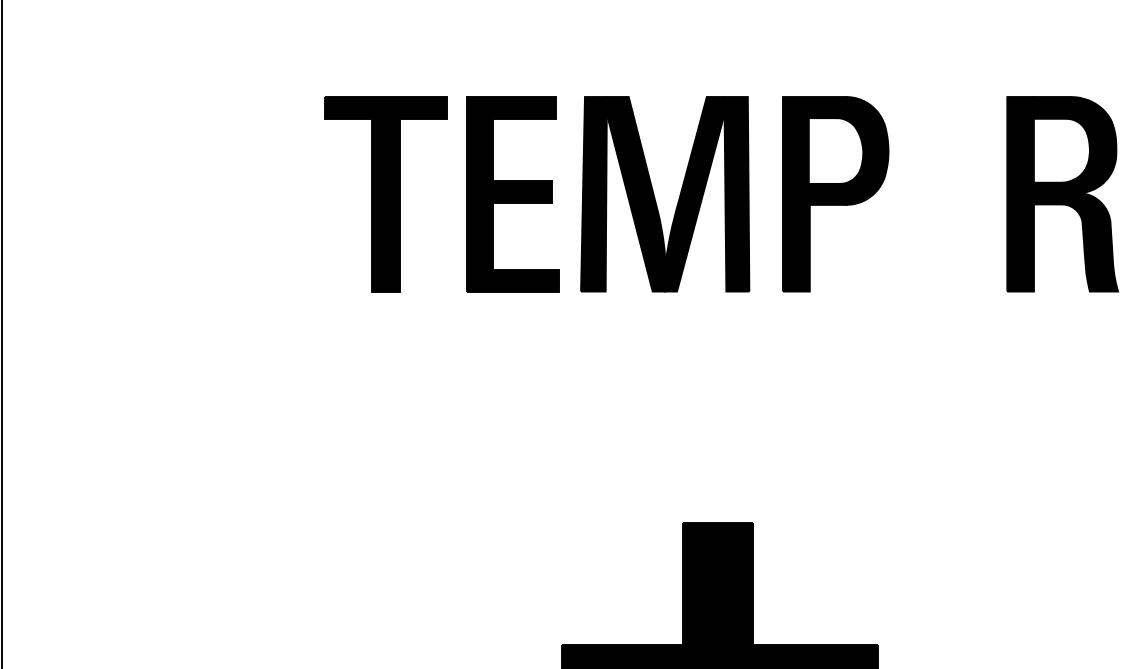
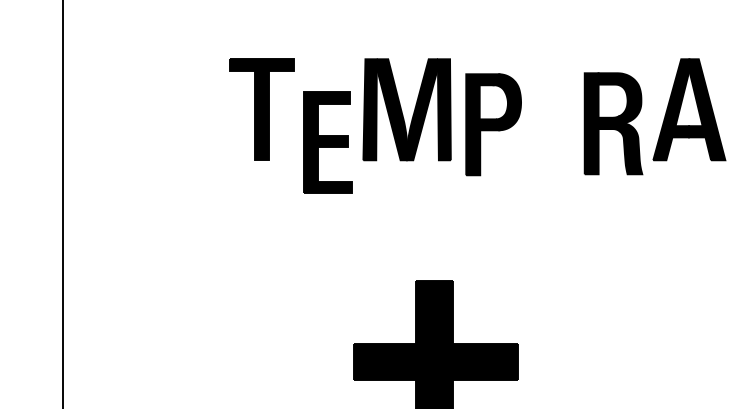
part: (511, 193) -> (327, 142), moved
part: (835, 193) -> (493, 124), moved
part: (1062, 193) -> (613, 123), moved

